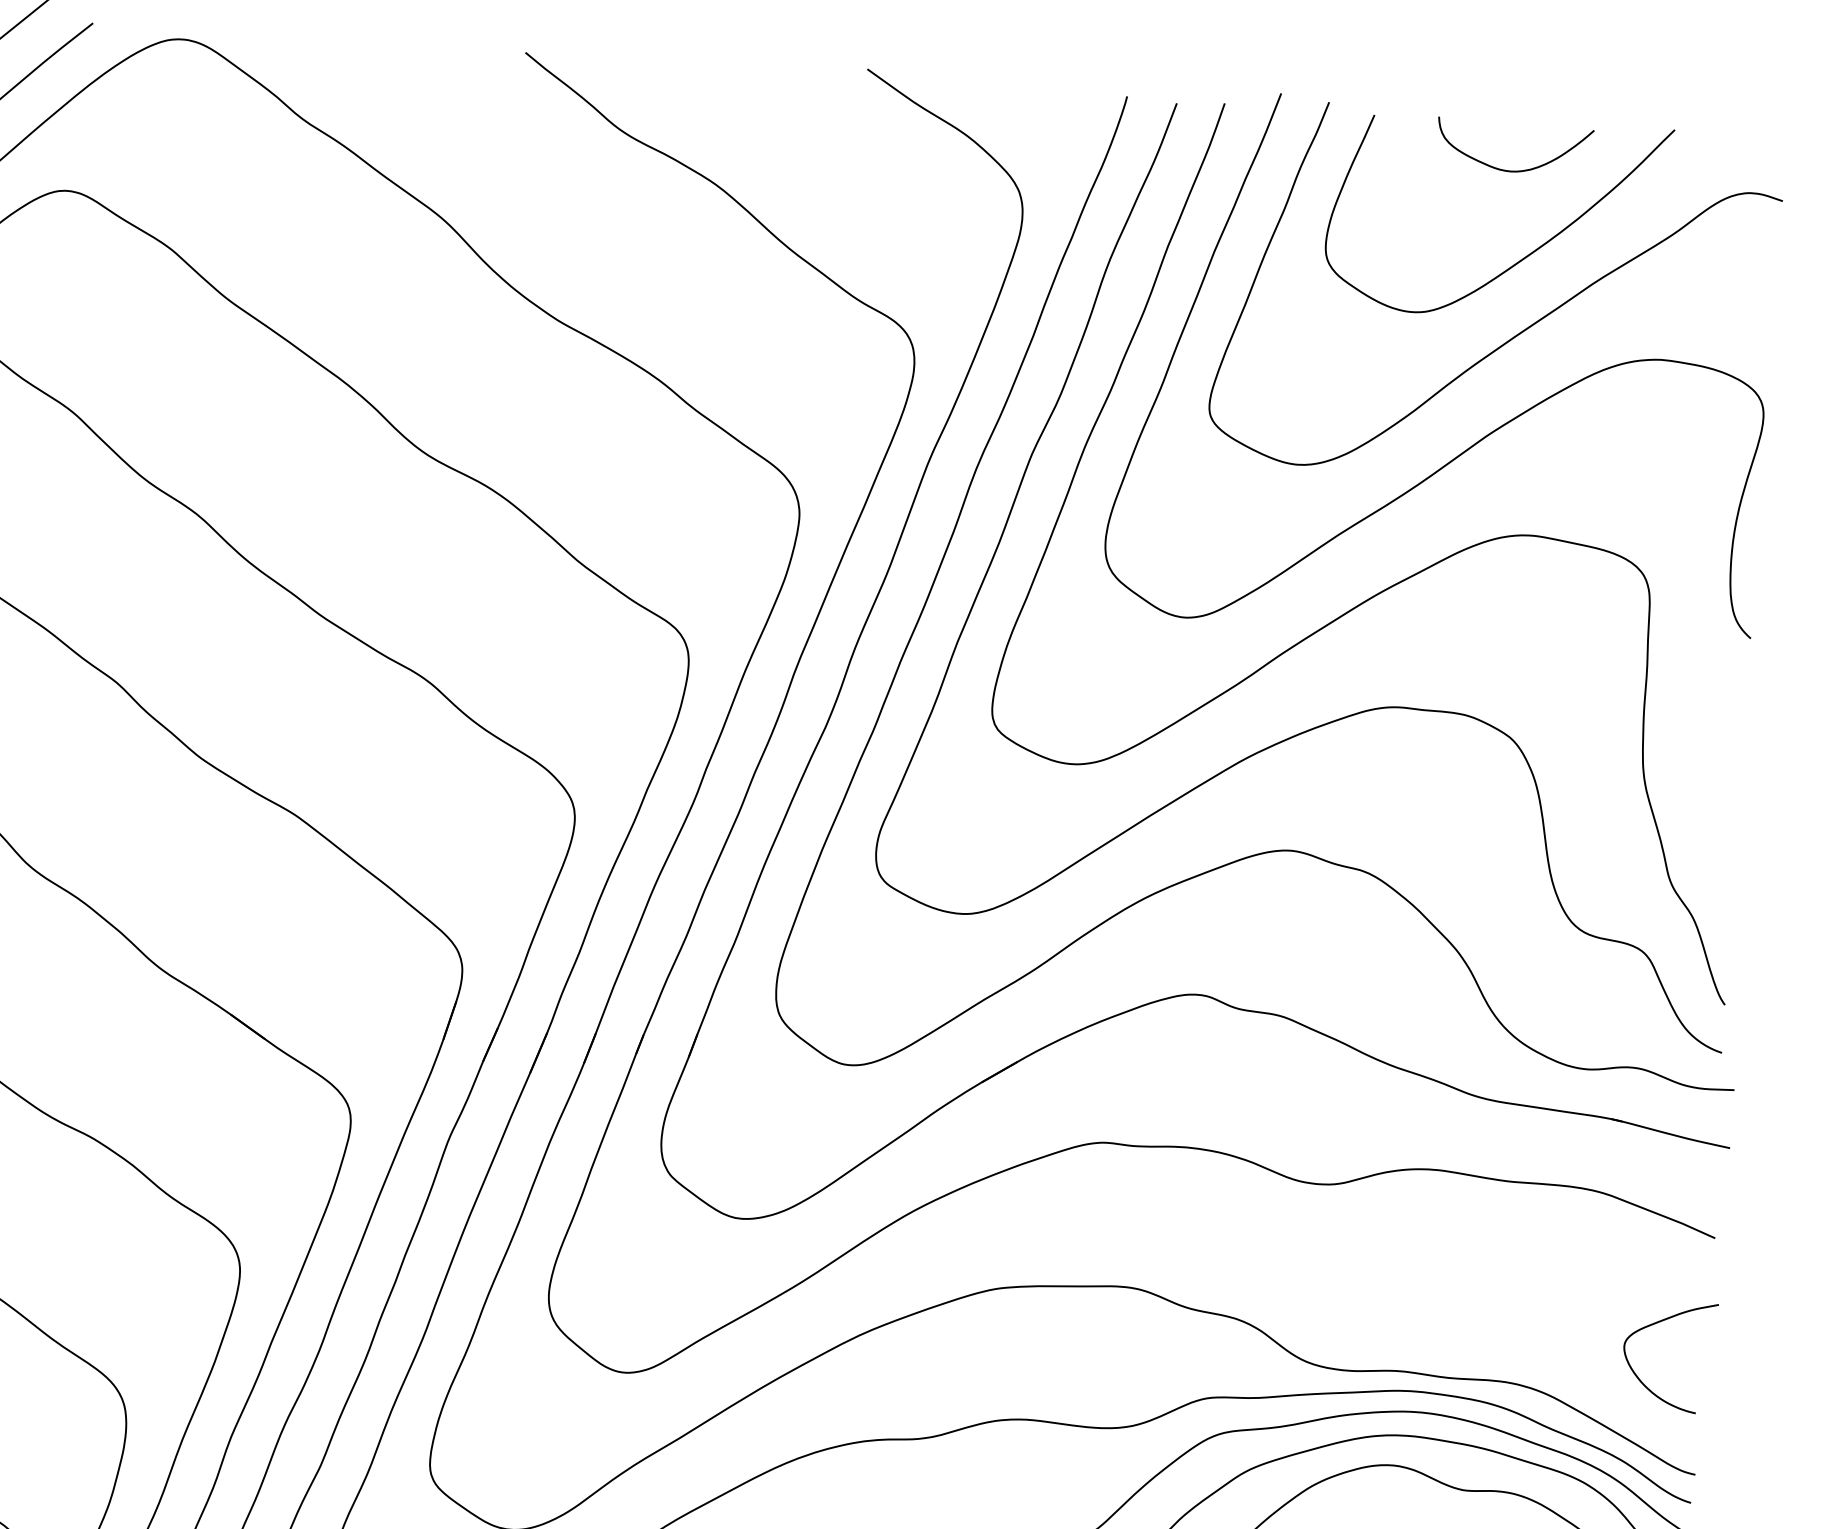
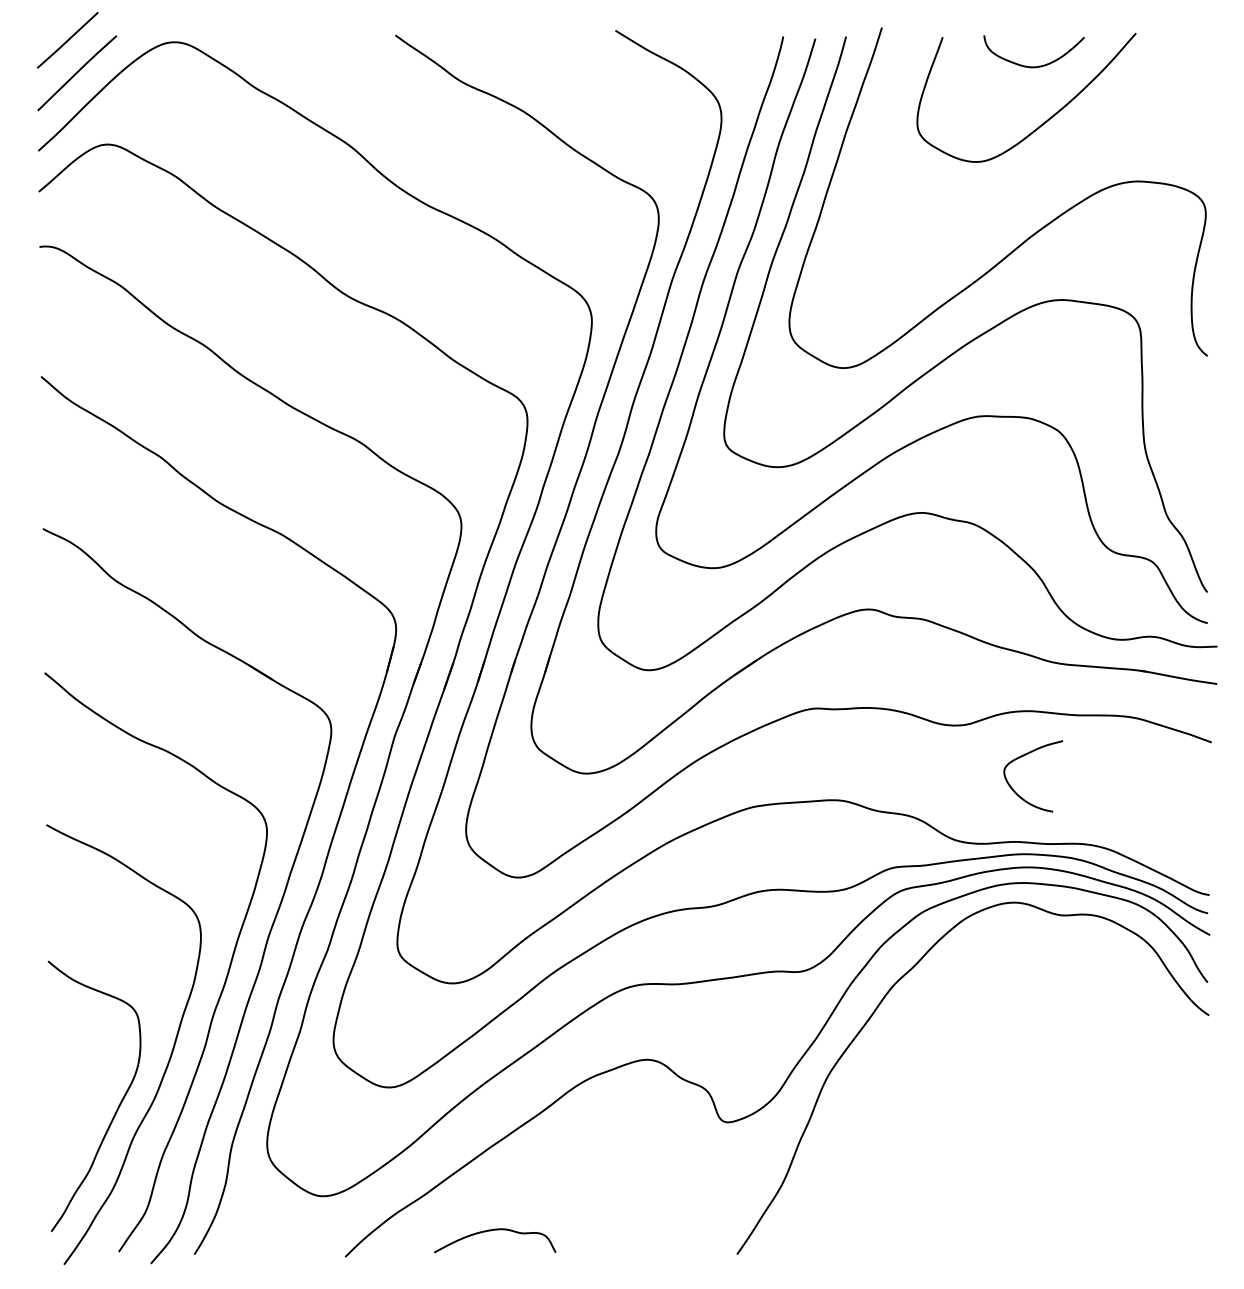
curve: (1519, 331) -> (1045, 169), removed
curve: (1660, 1323) -> (1026, 755), moved

